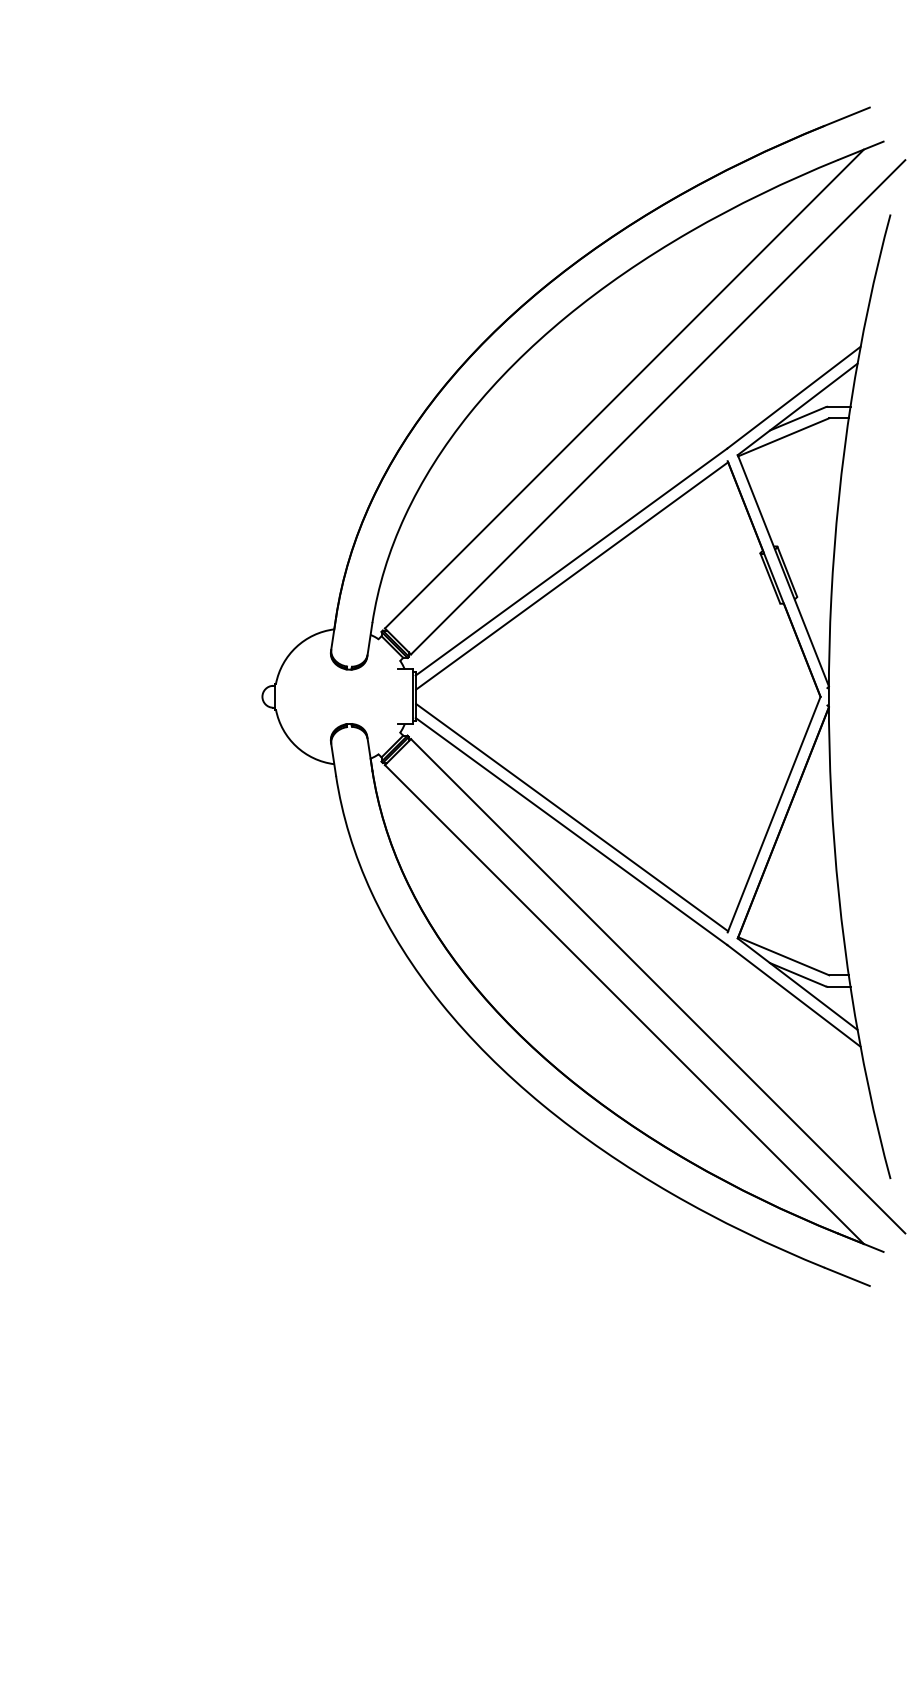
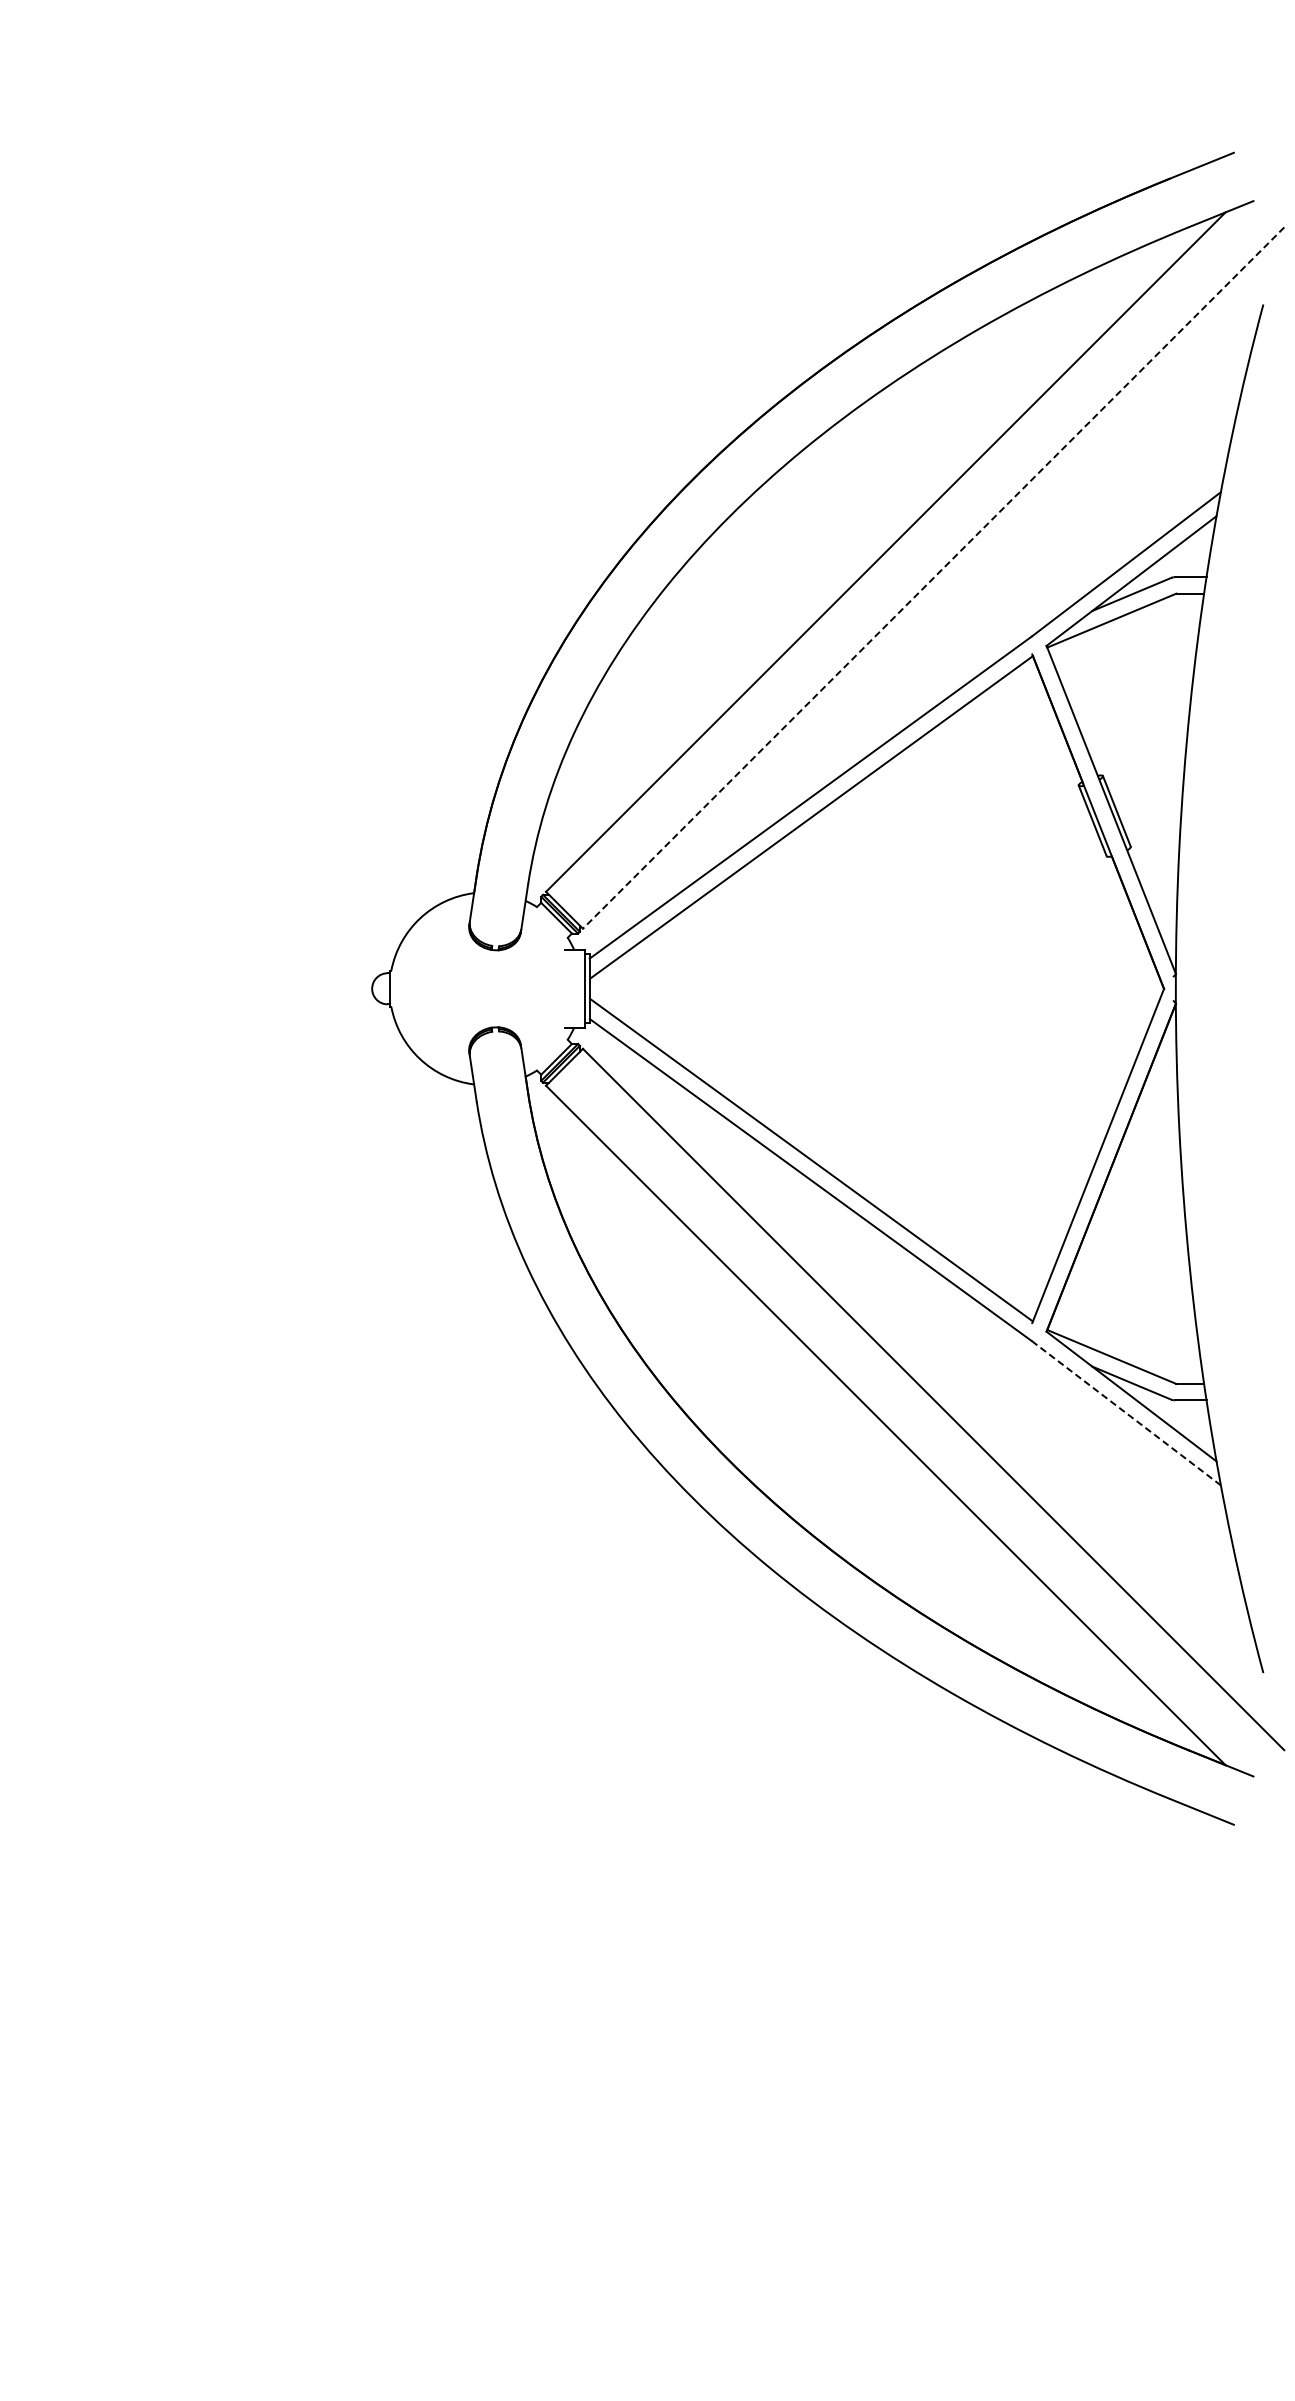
line: (658, 407) -> (933, 578), solid -> dashed
line: (794, 996) -> (1126, 1413), solid -> dashed

